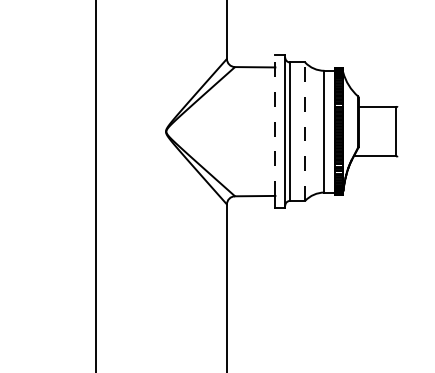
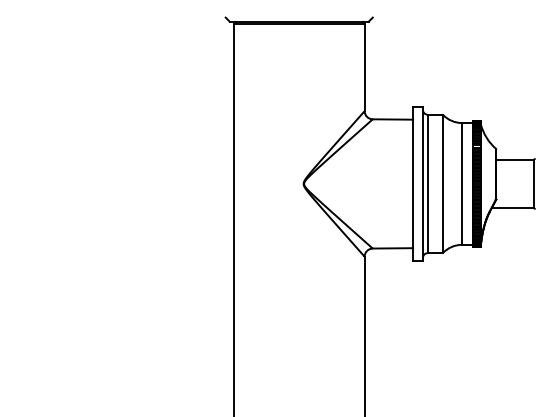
line: (275, 125) -> (413, 177), dashed -> solid
line: (304, 131) -> (442, 183), dashed -> solid

